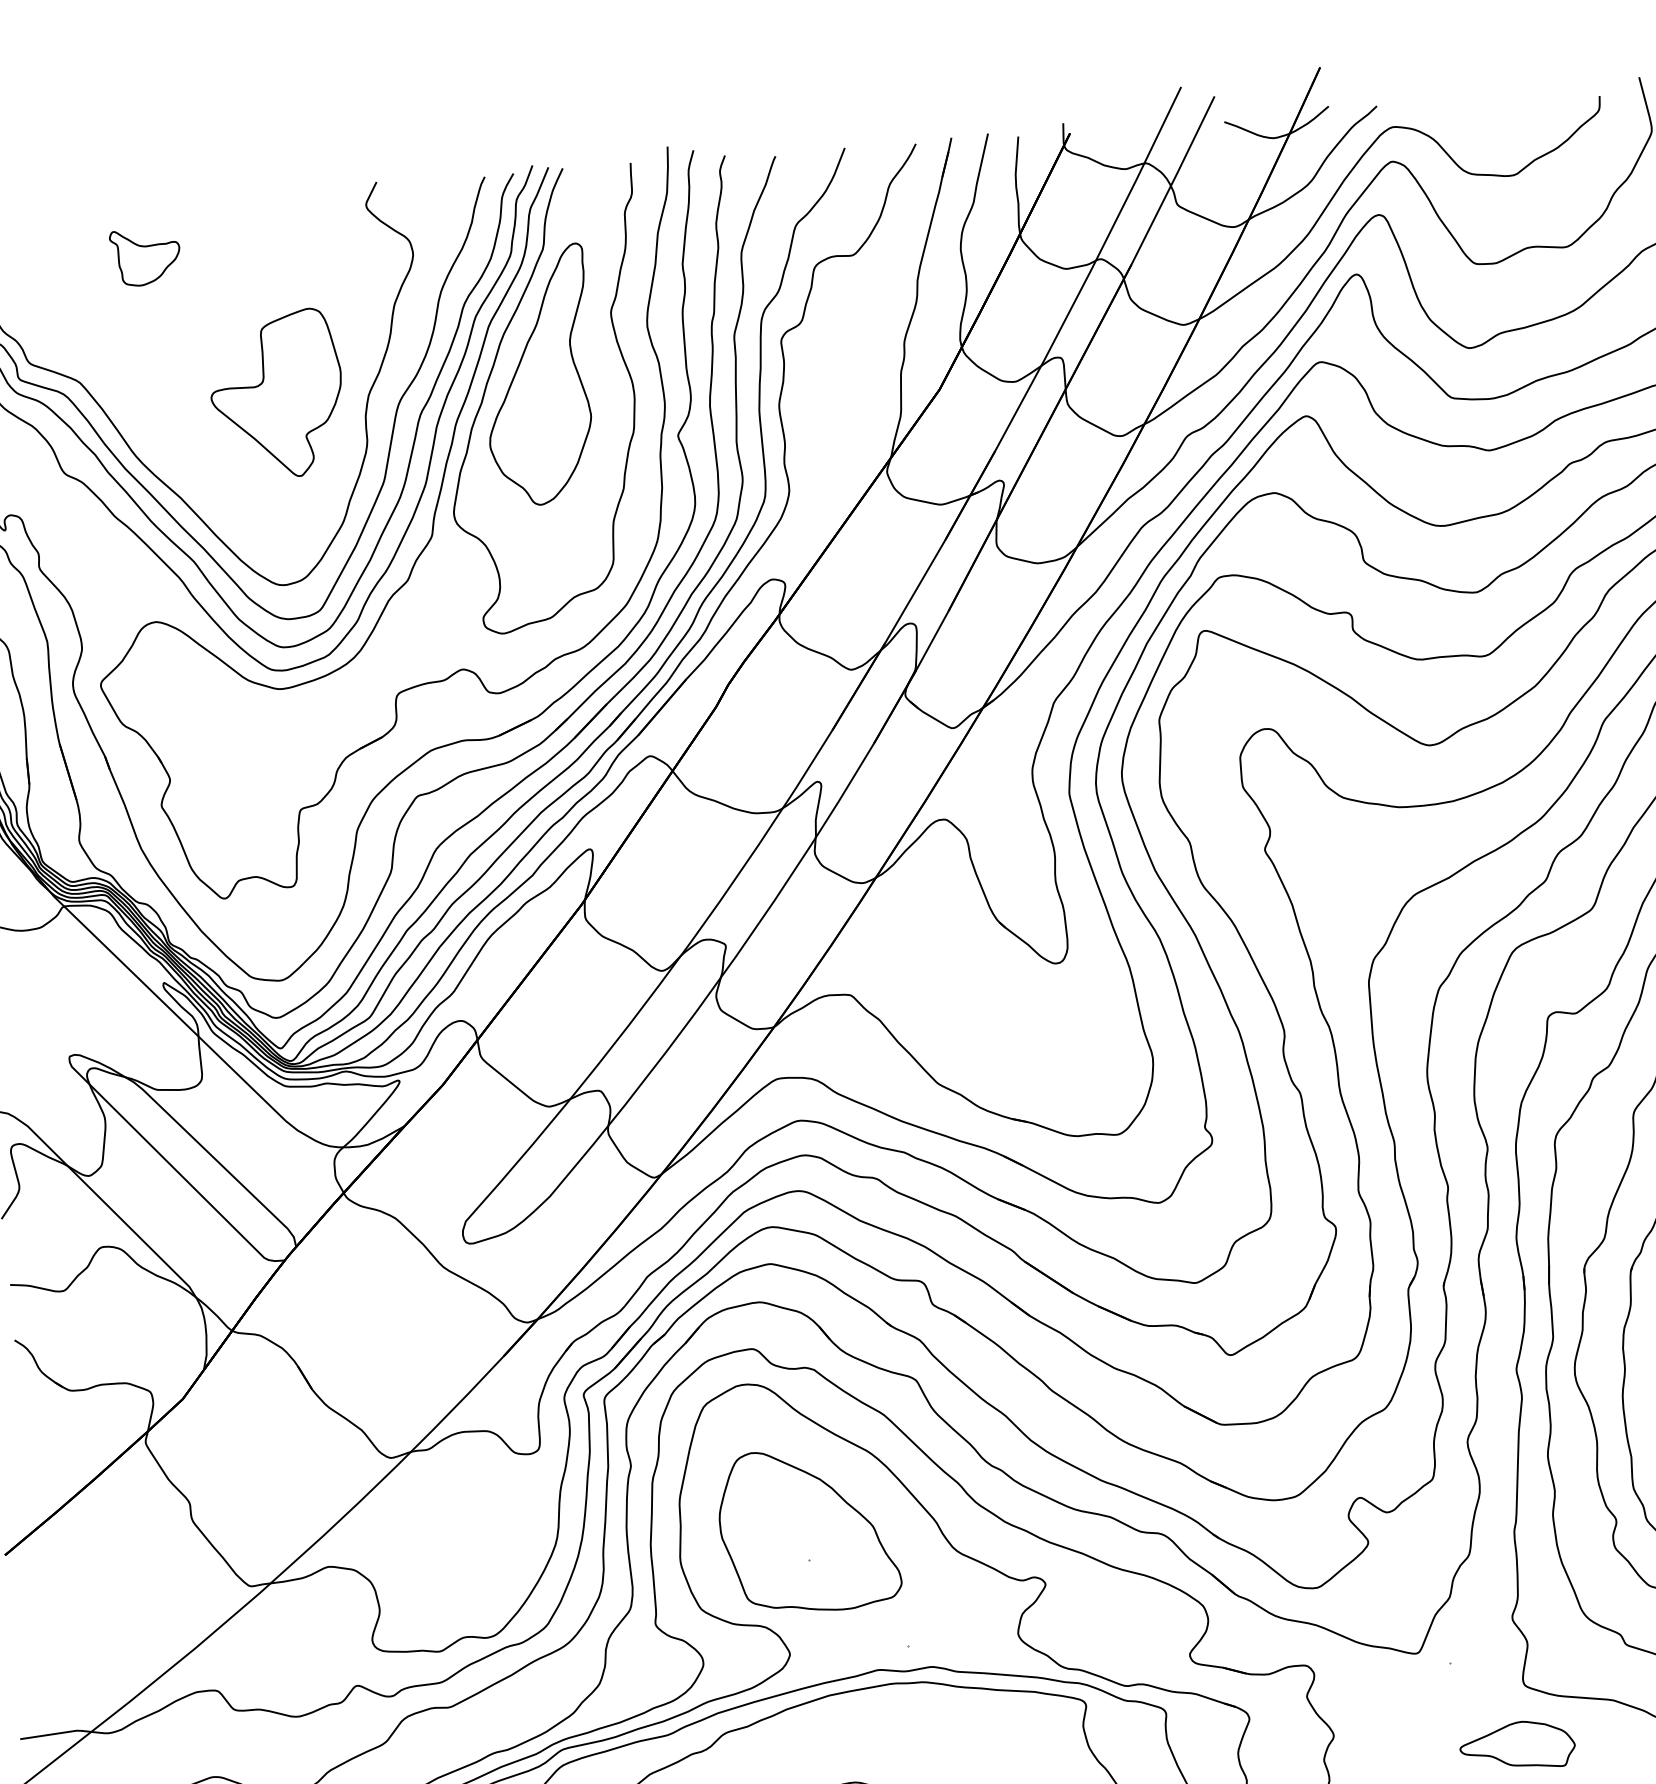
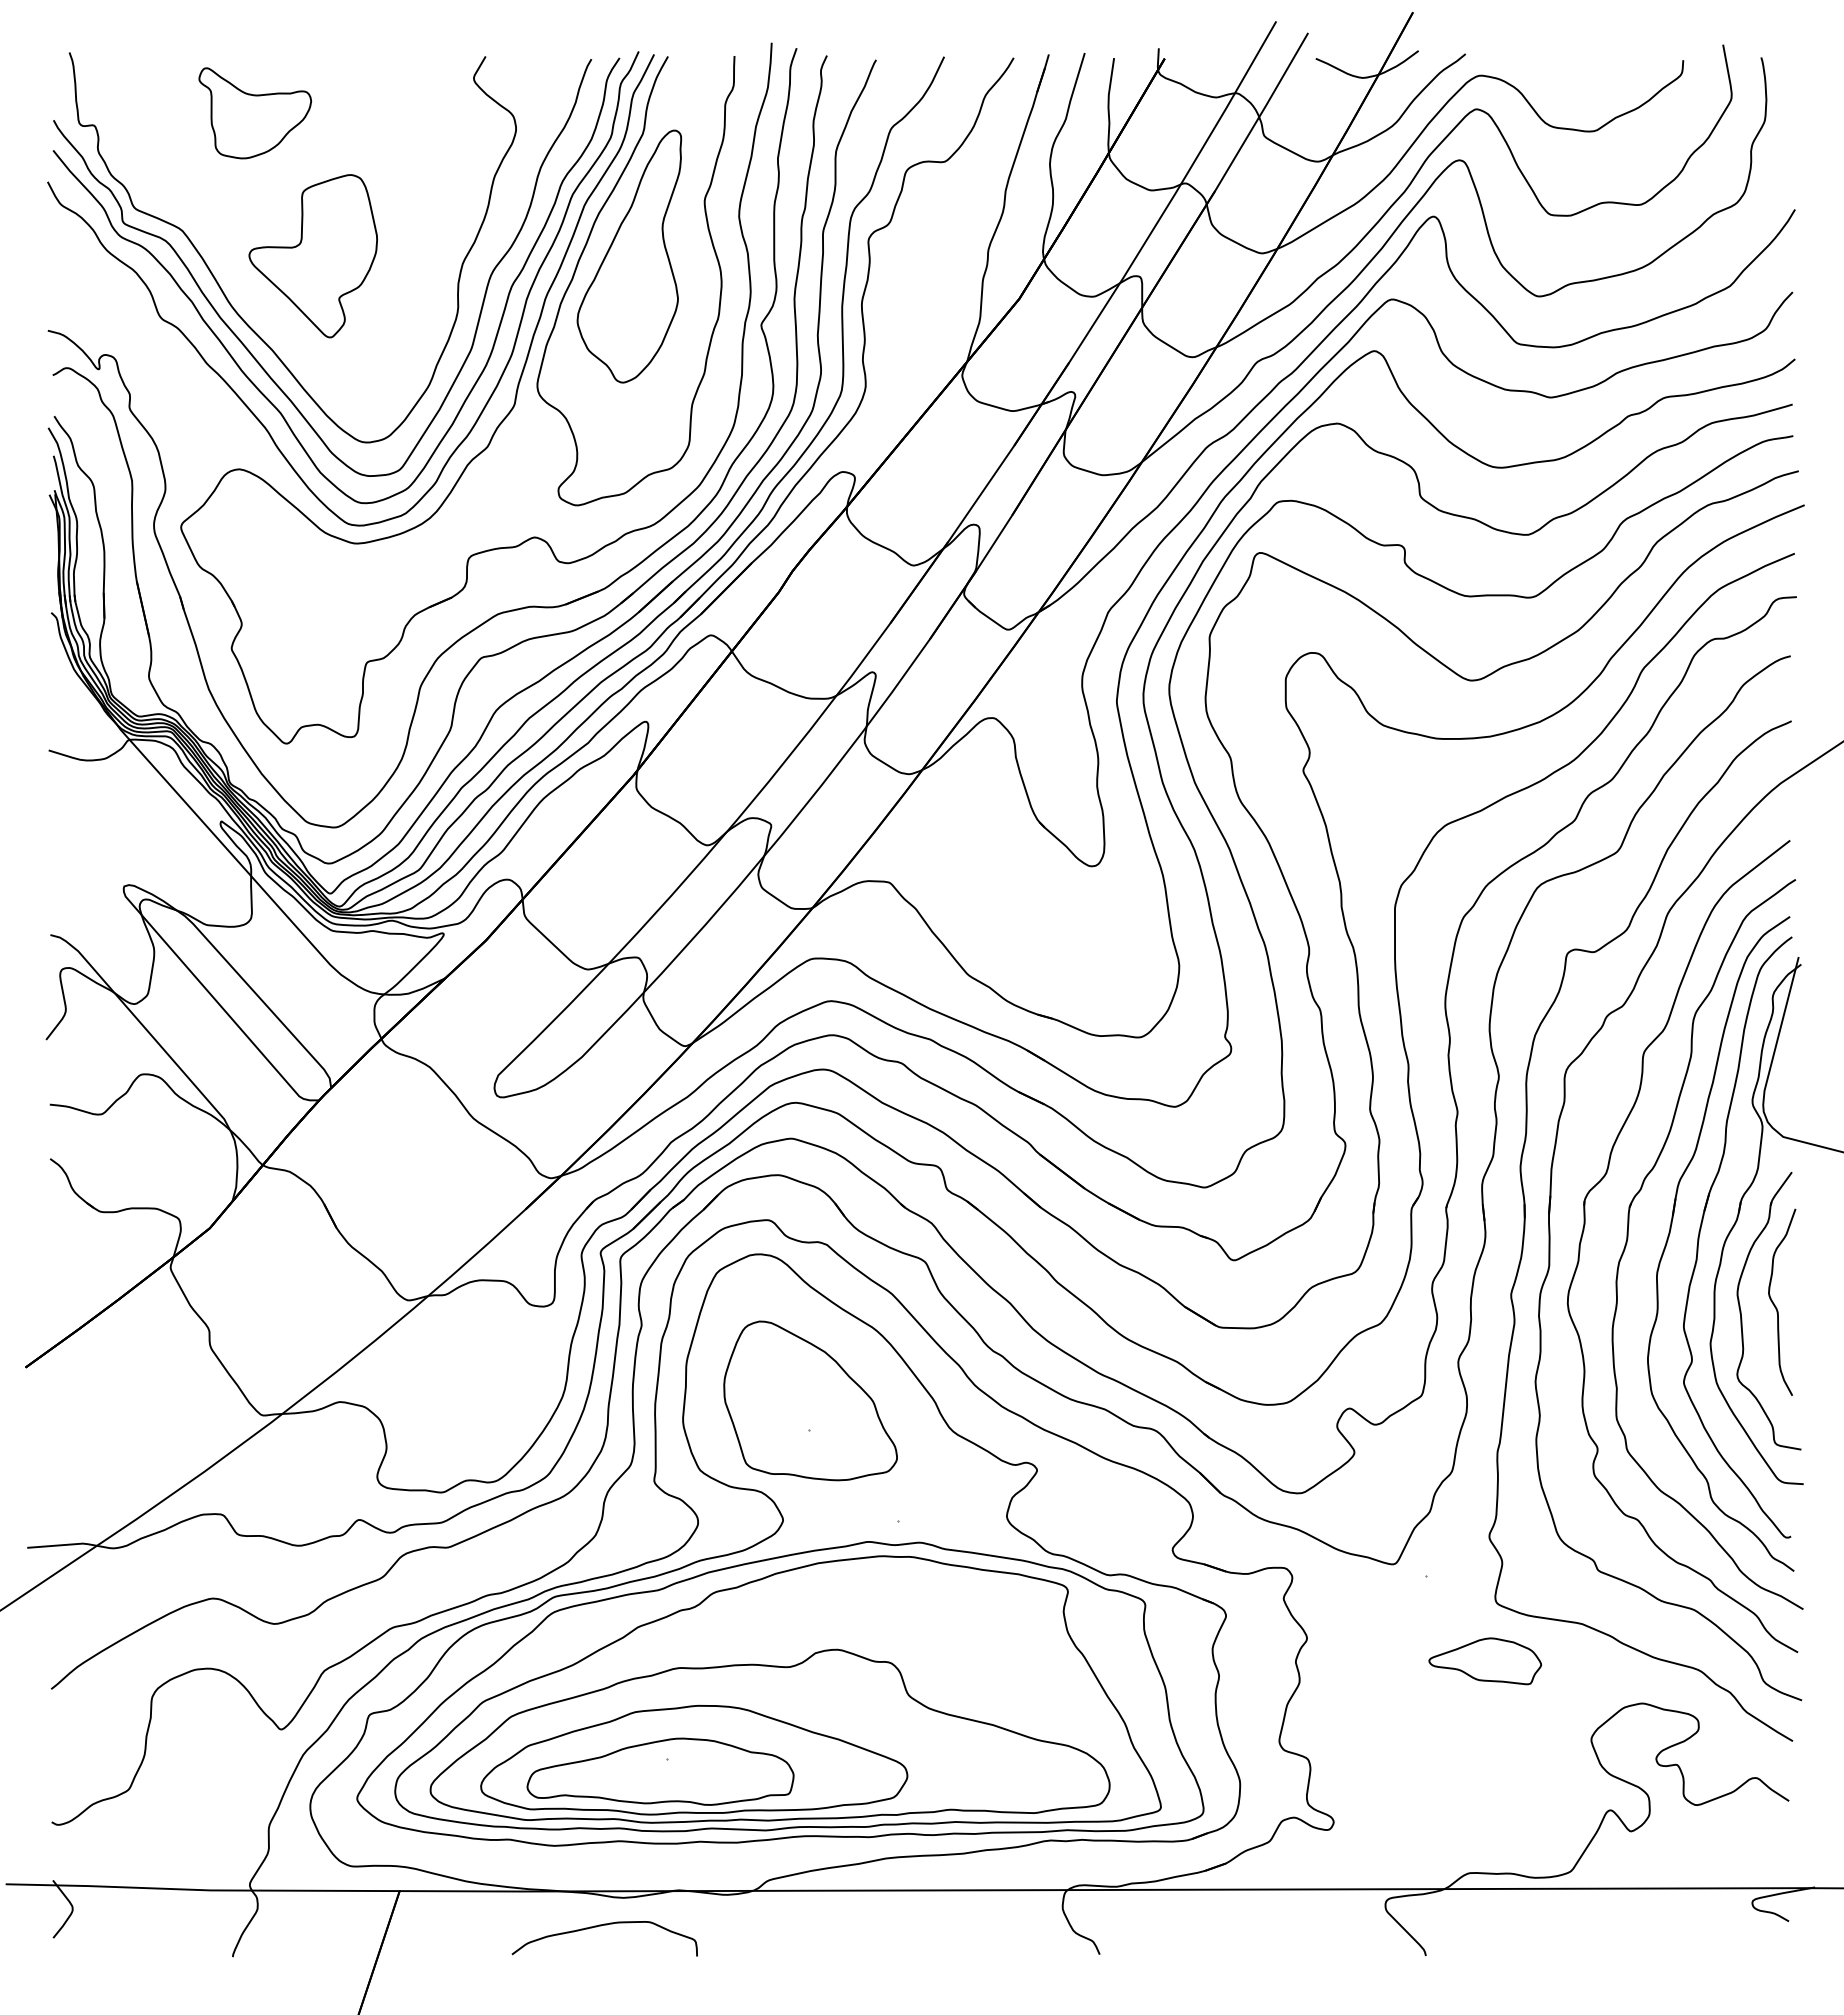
part: (145, 257) -> (255, 113), size x1.67
part: (275, 394) -> (312, 256), moved

